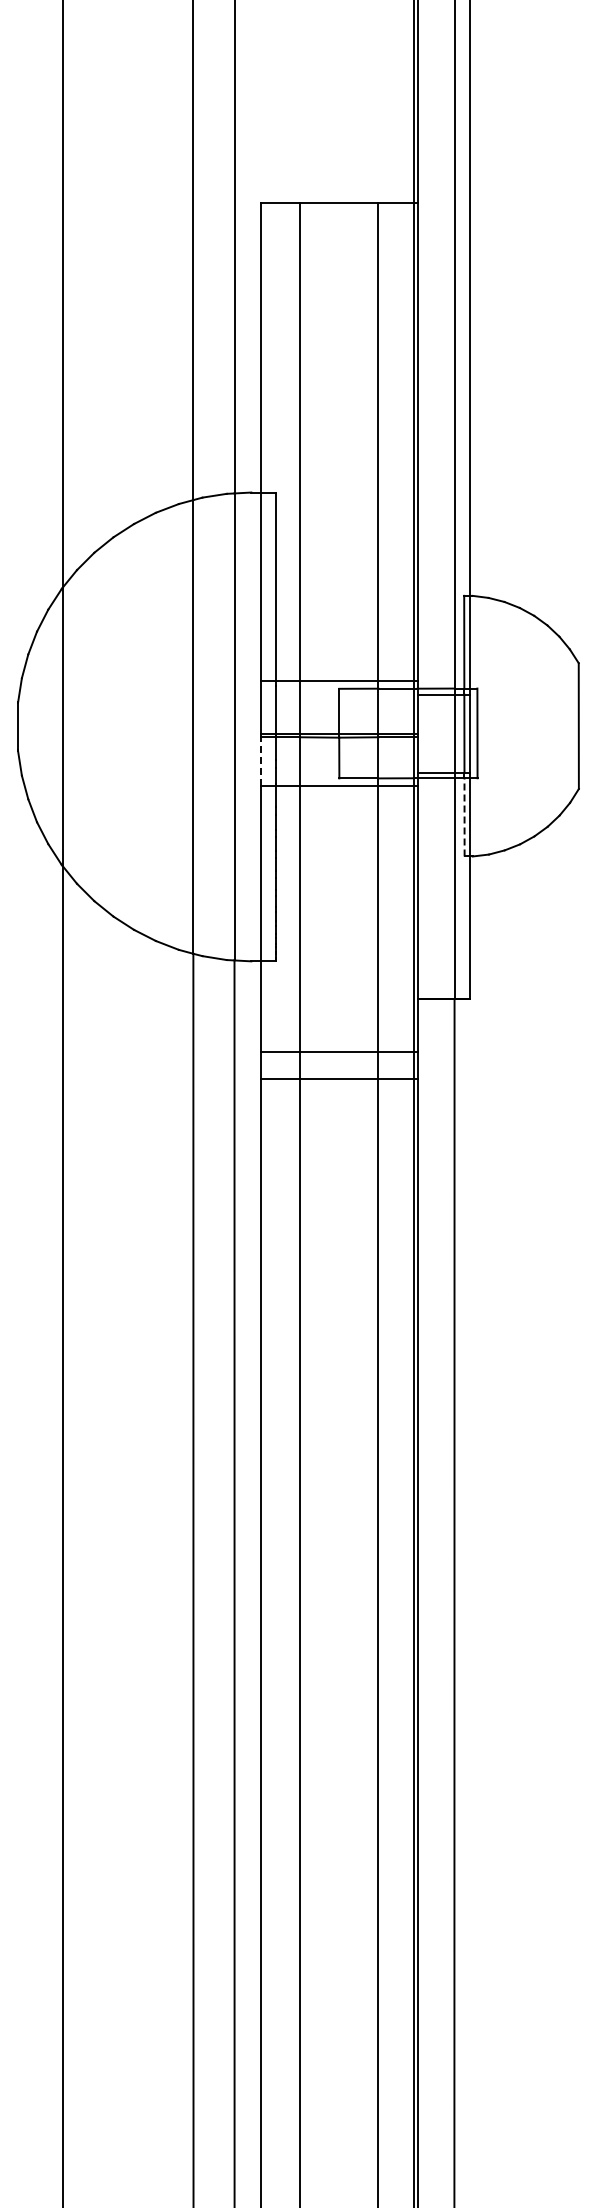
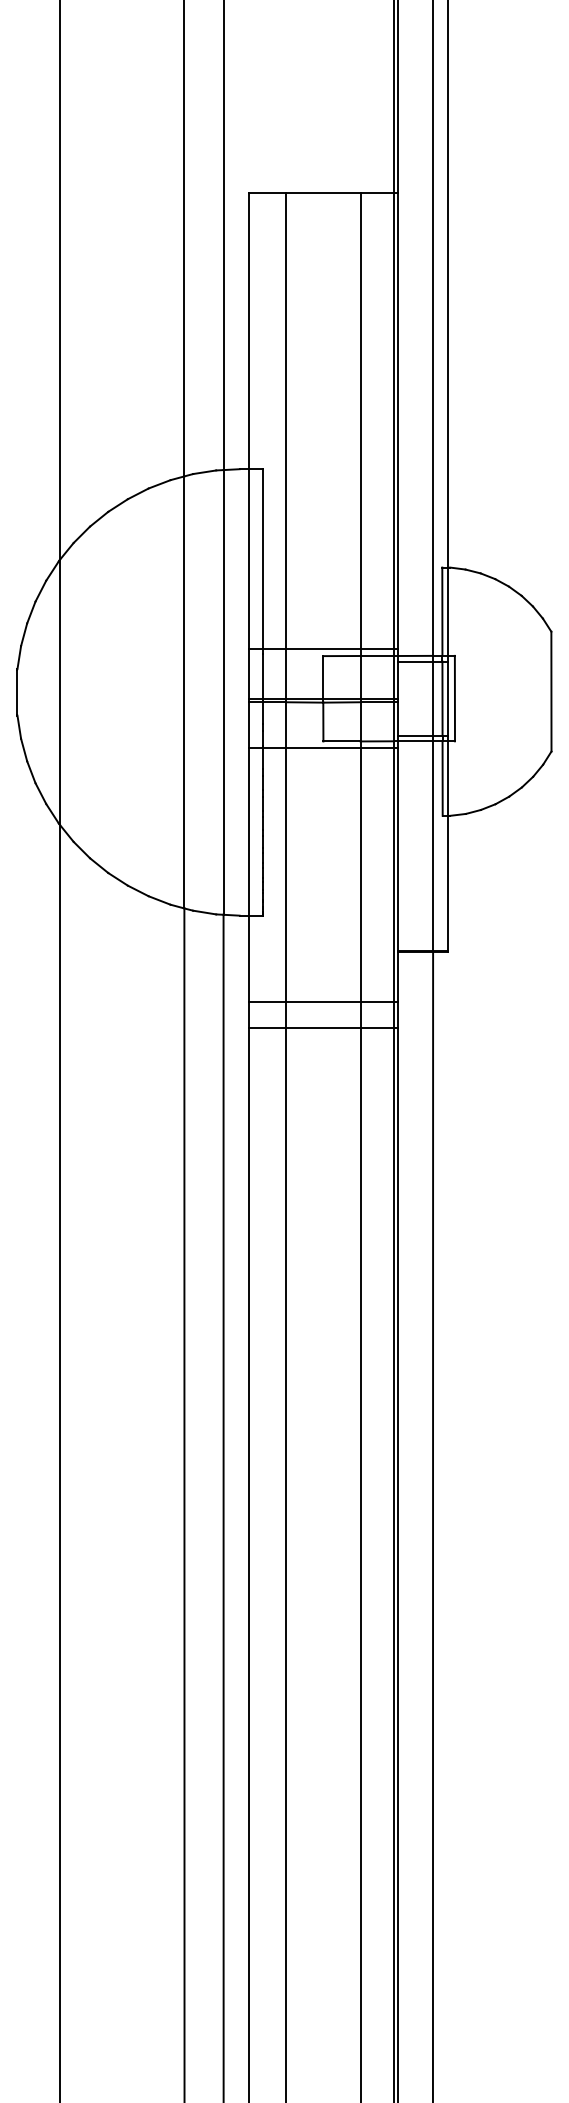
line: (260, 761) -> (248, 725), dashed -> solid
line: (464, 816) -> (442, 777), dashed -> solid

